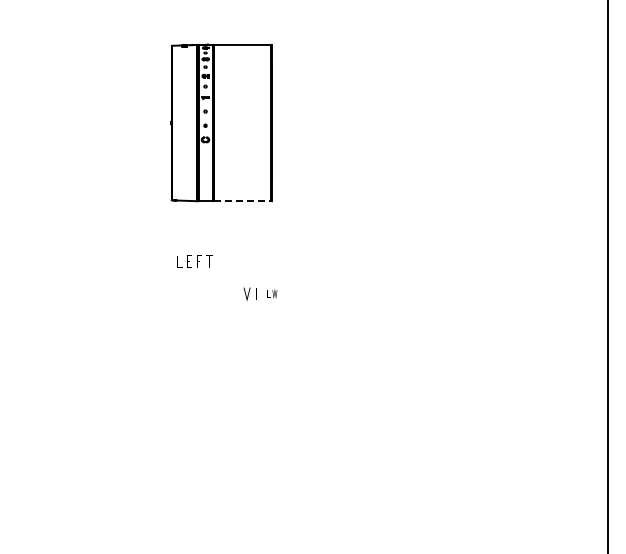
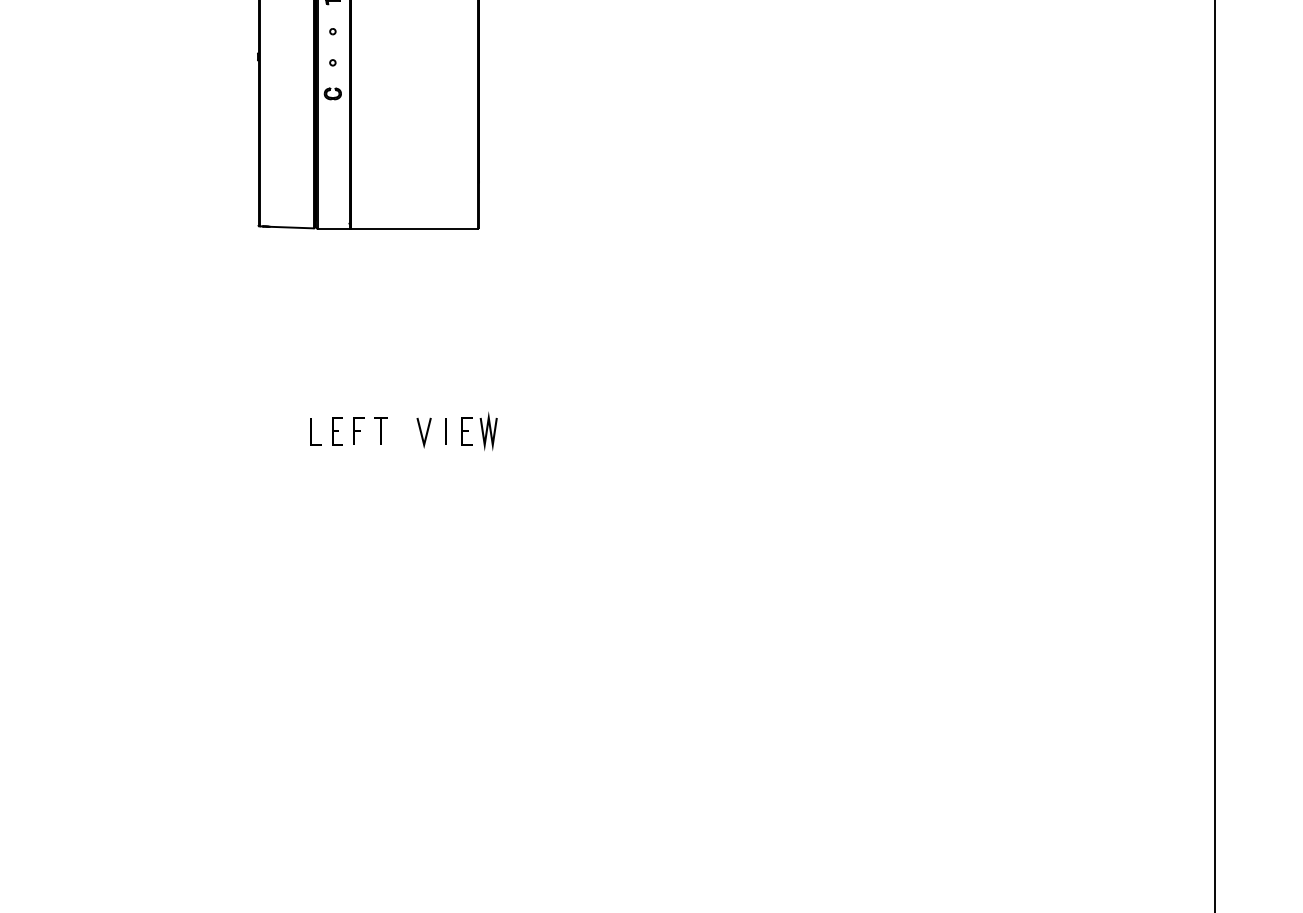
line: (242, 201) -> (414, 228), dashed -> solid
part: (194, 261) -> (348, 430), moved
part: (272, 293) -> (479, 430), size x1.67

